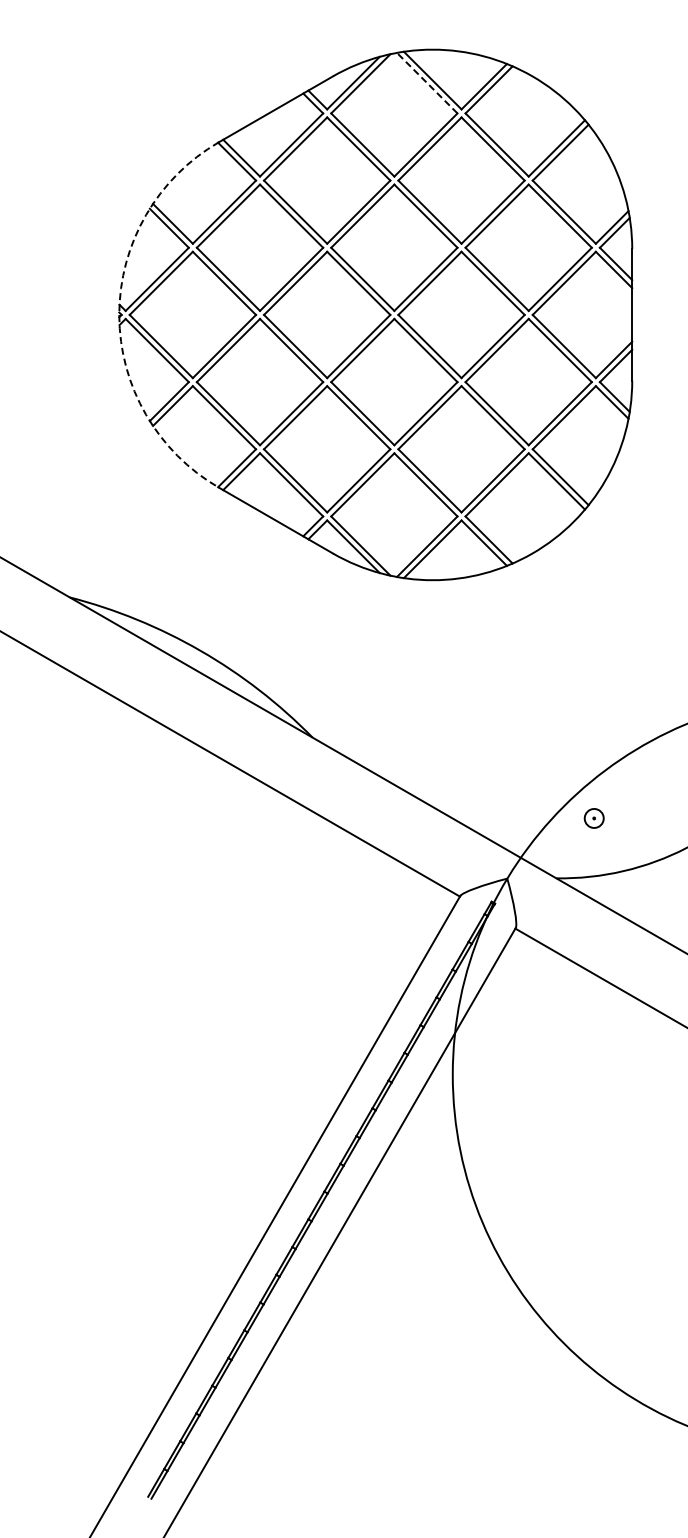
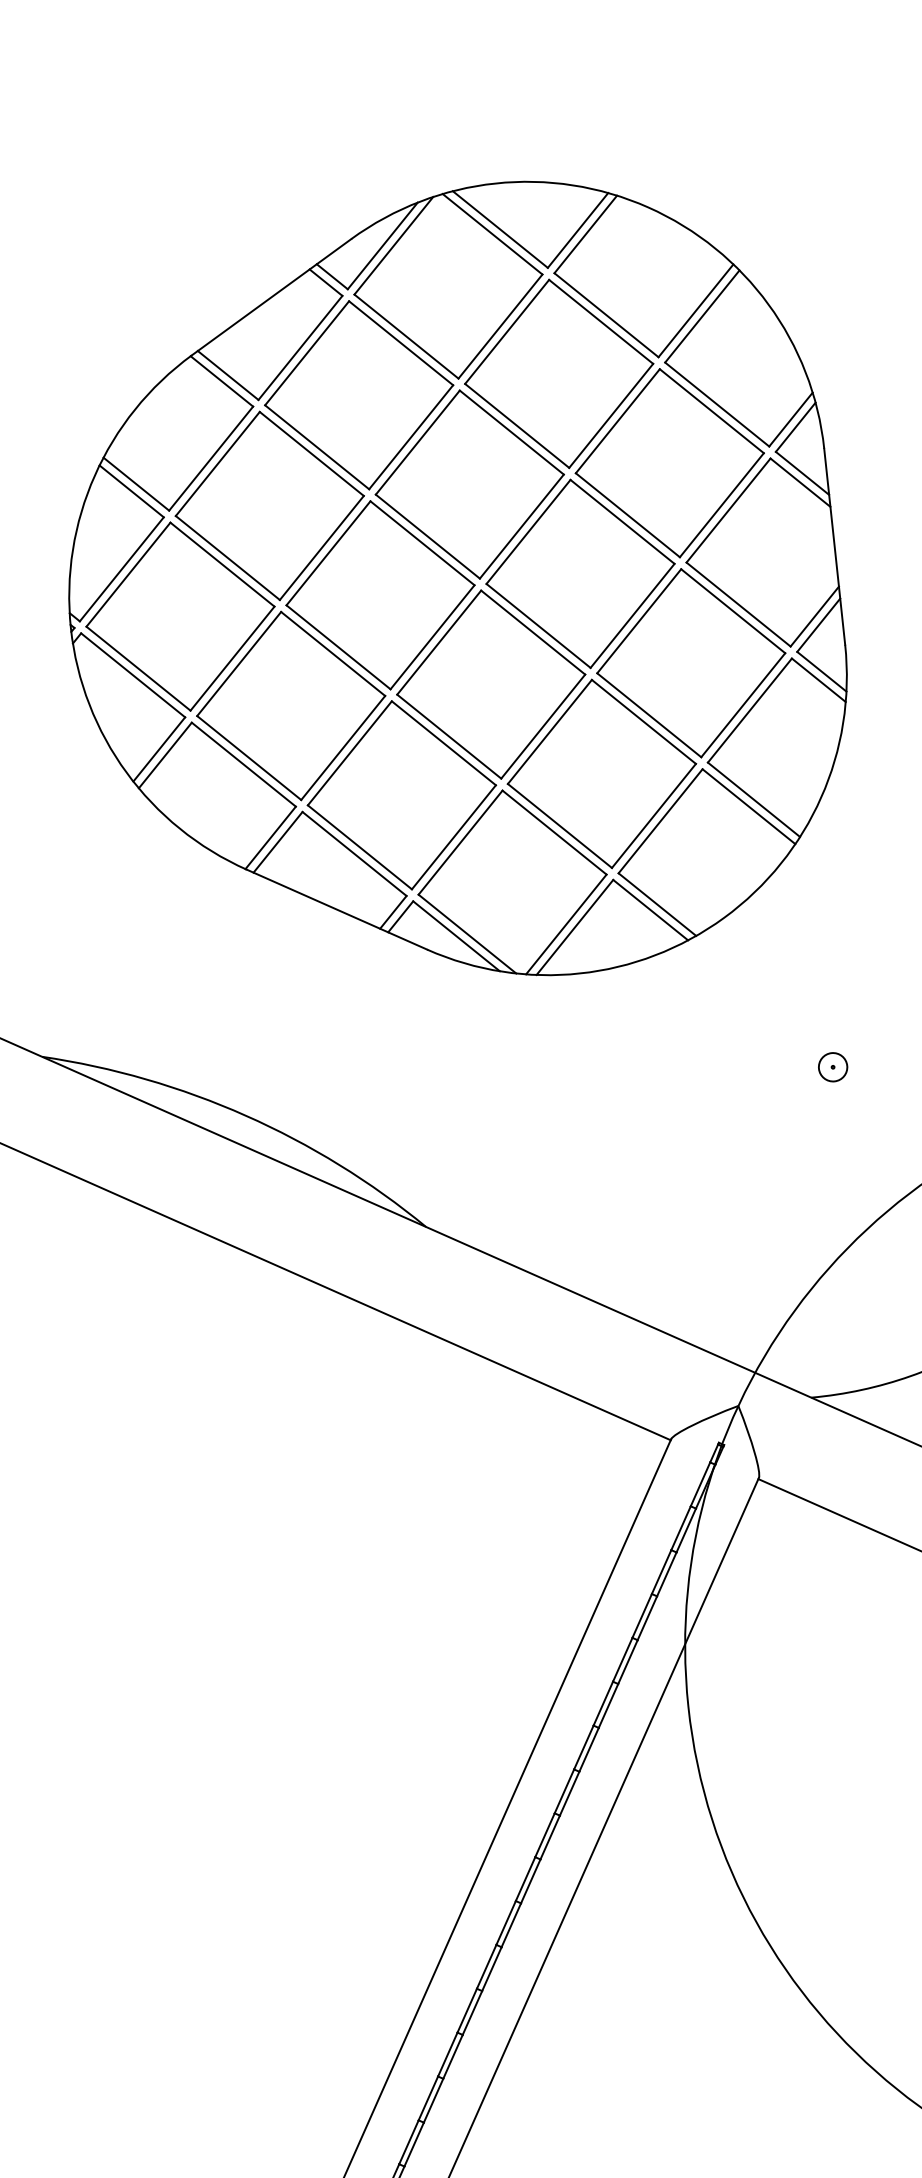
line: (427, 83) -> (493, 234), dashed -> solid
arc: (119, 314) -> (71, 627), dashed -> solid
part: (593, 818) -> (831, 1067), moved

